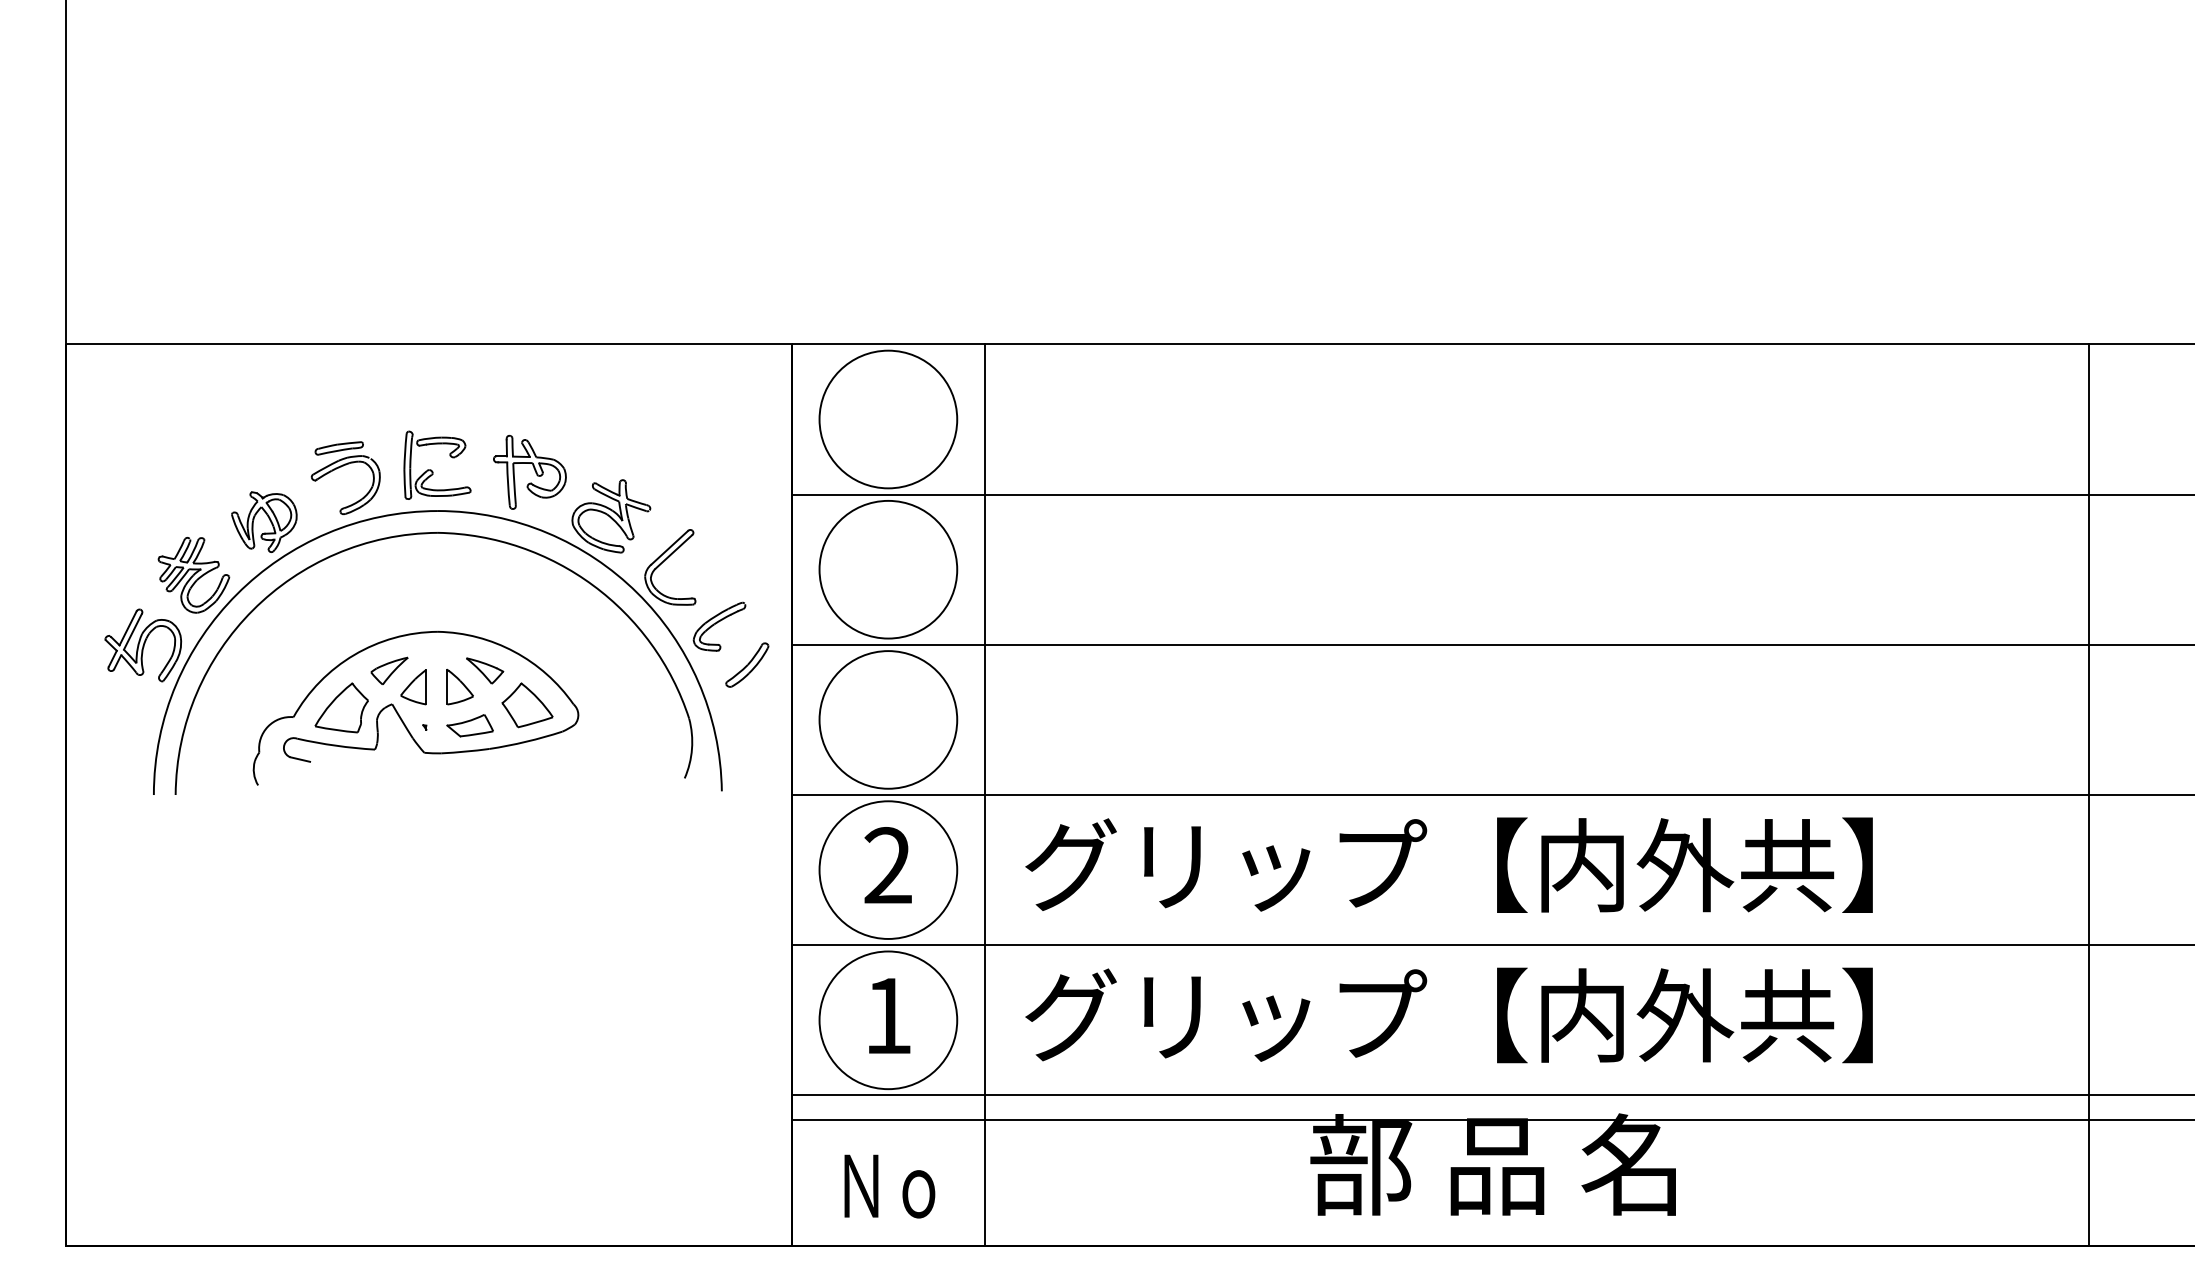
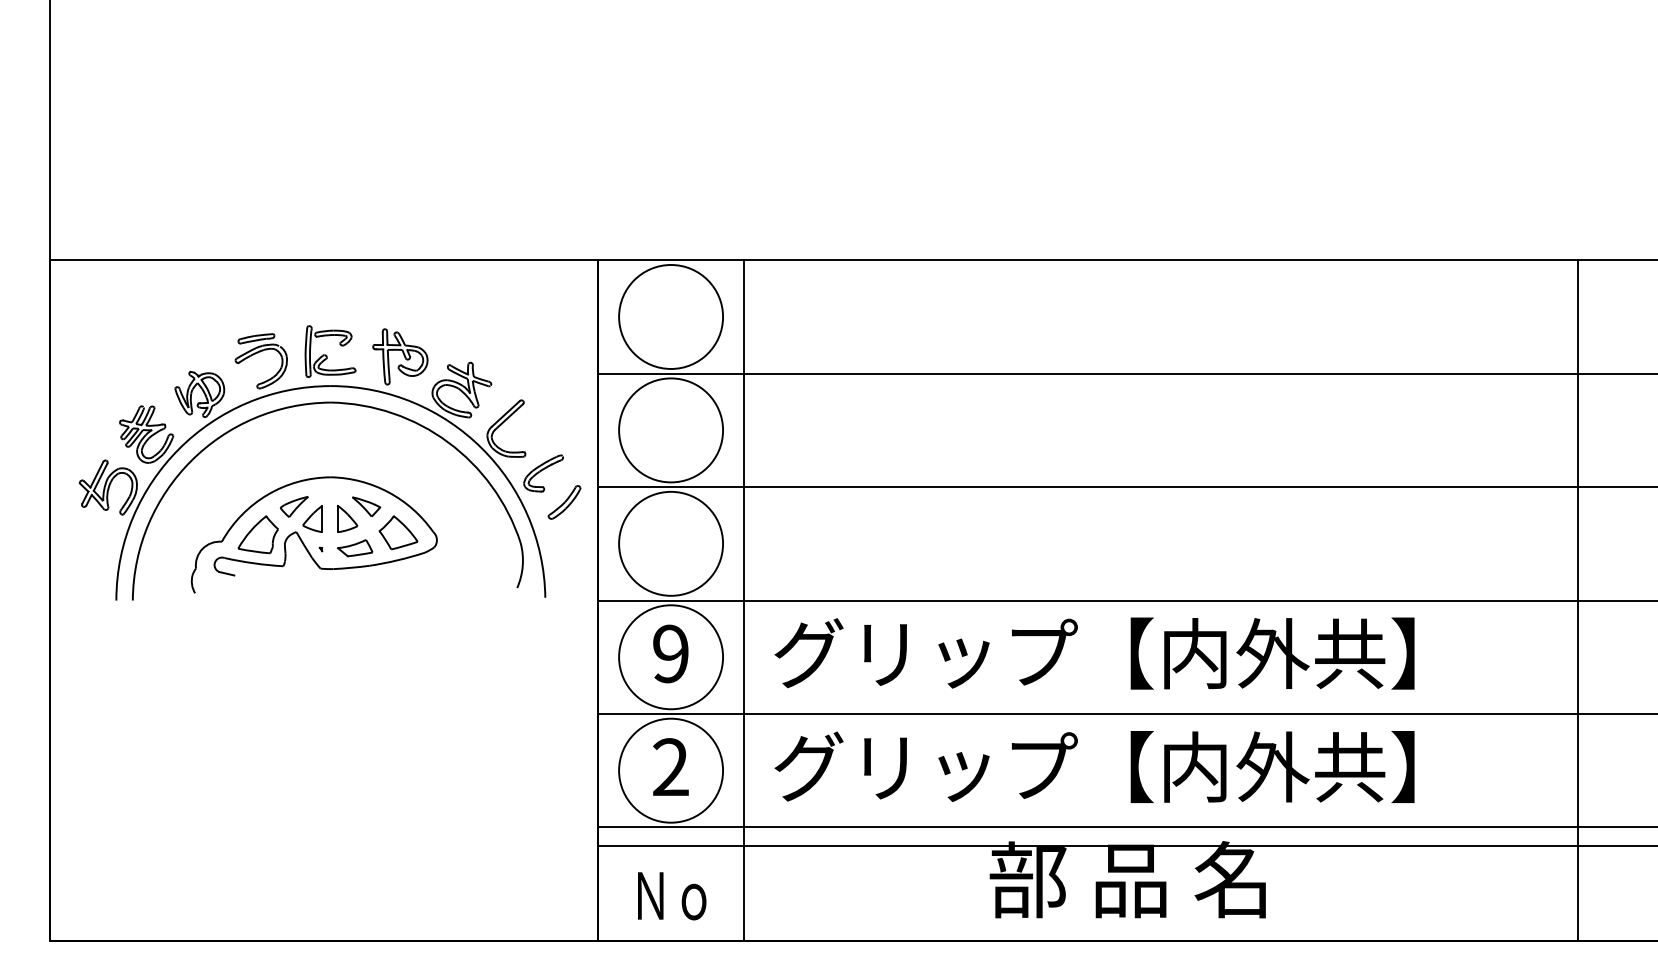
text: (887, 865) -> (670, 653), 2 -> 9
text: (887, 1015) -> (670, 767), 1 -> 2

